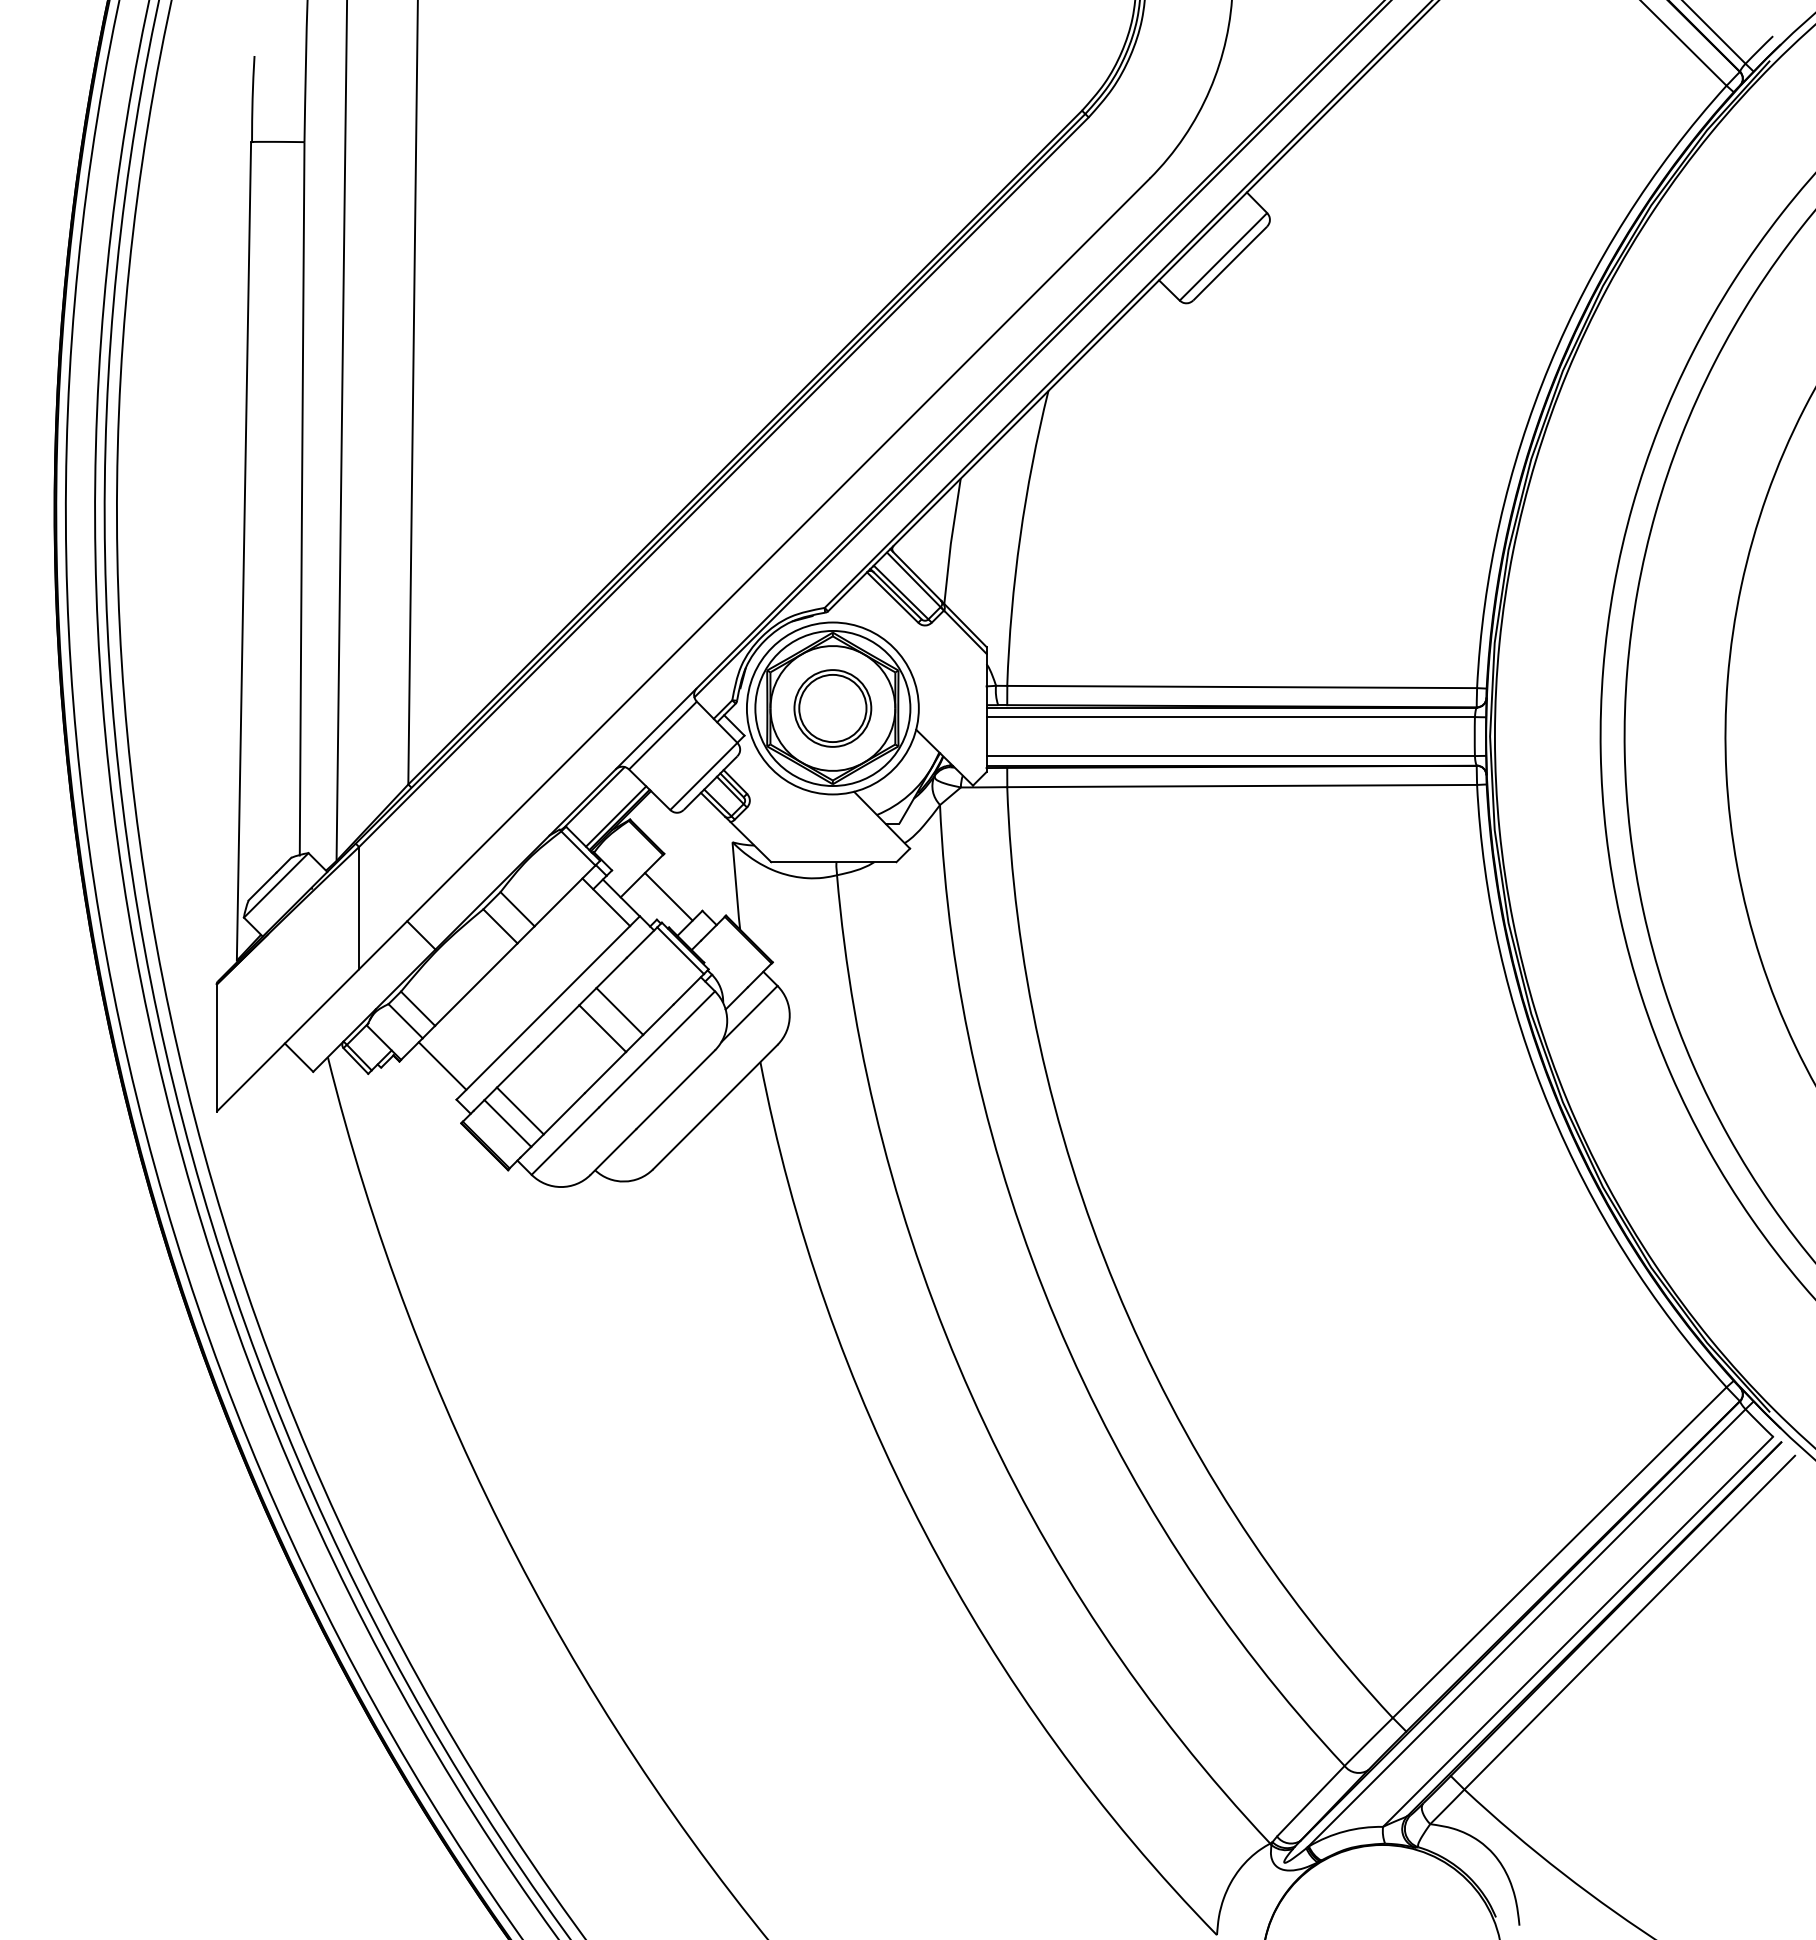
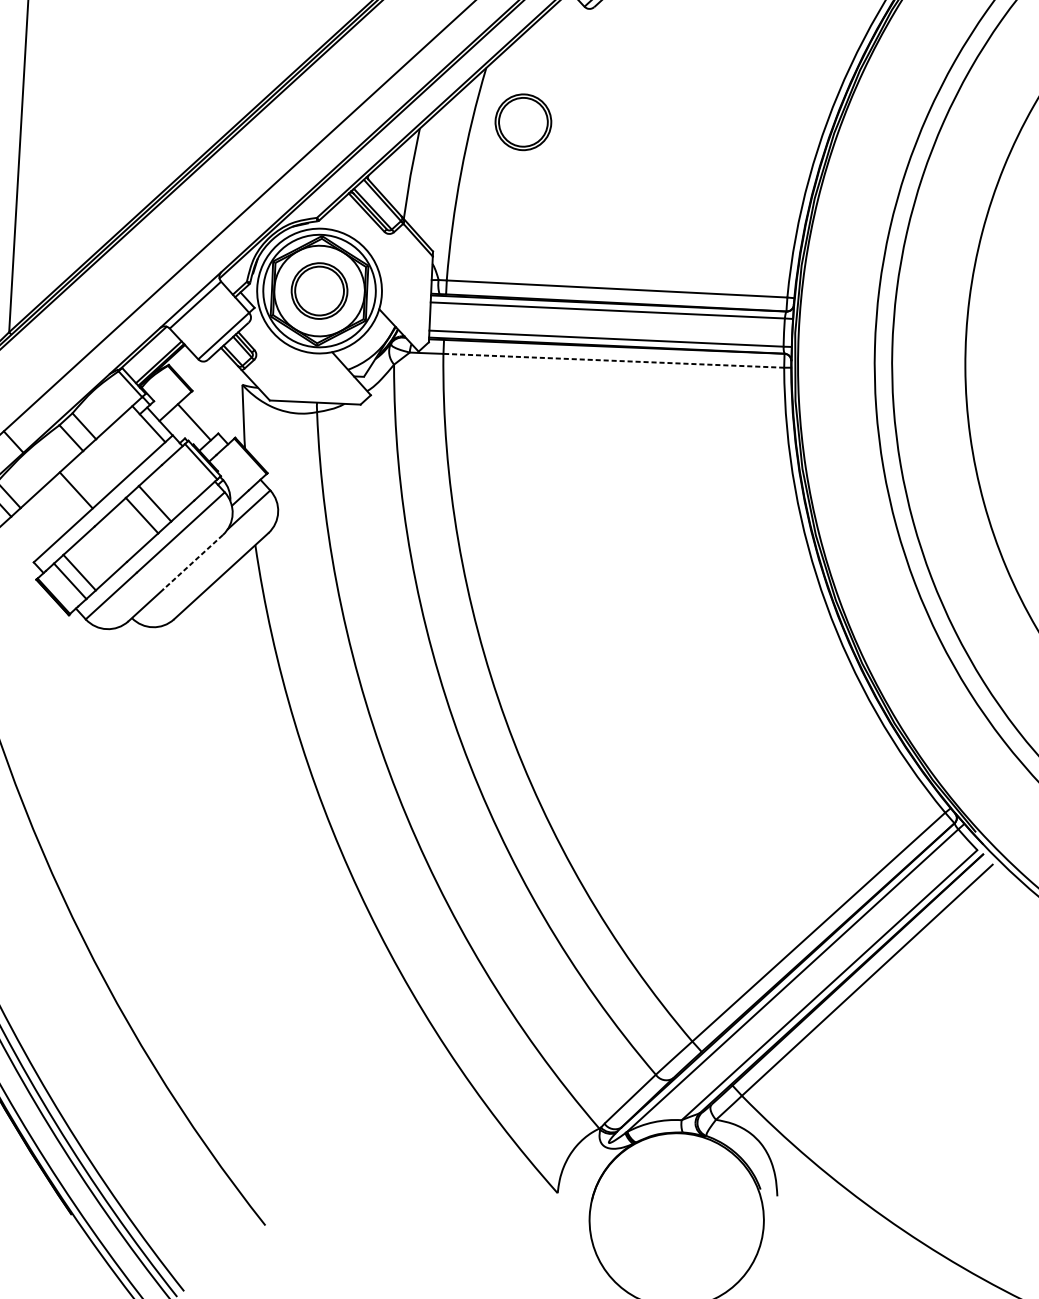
part: (1102, 463) -> (523, 122), added
line: (1242, 786) -> (614, 361), solid -> dashed
line: (442, 1065) -> (76, 490), moved
line: (675, 1089) -> (192, 562), solid -> dashed

